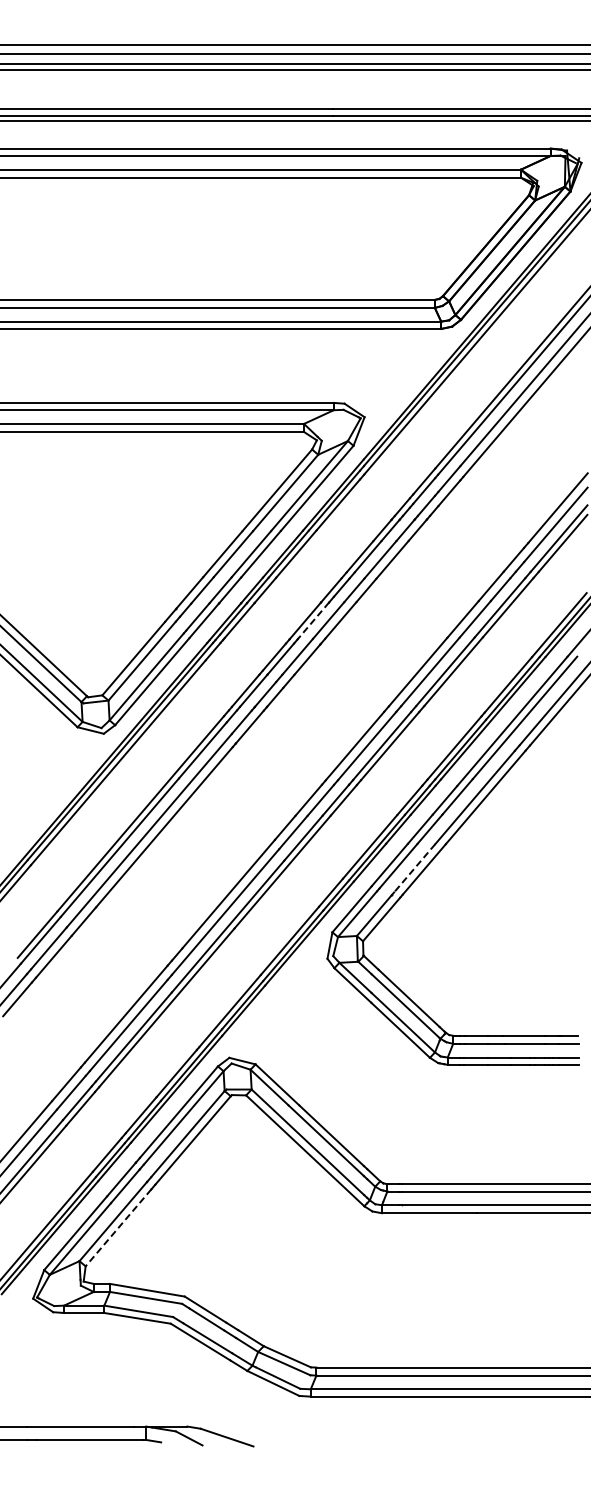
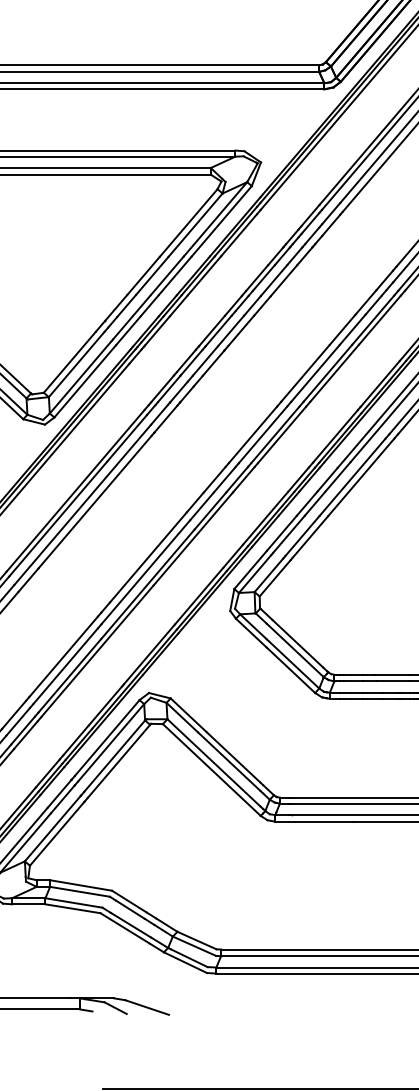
line: (313, 621) -> (218, 331), dashed -> solid
line: (414, 868) -> (302, 536), dashed -> solid
line: (118, 1227) -> (57, 833), dashed -> solid

